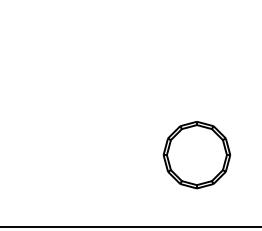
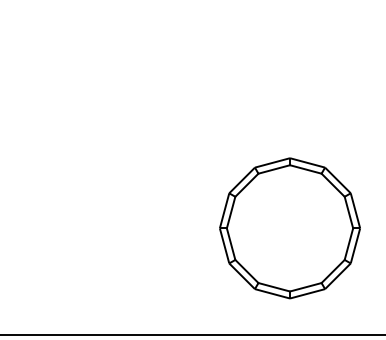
part: (196, 154) -> (289, 227), size x1.43

